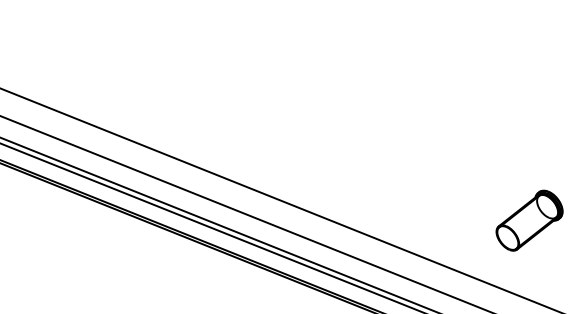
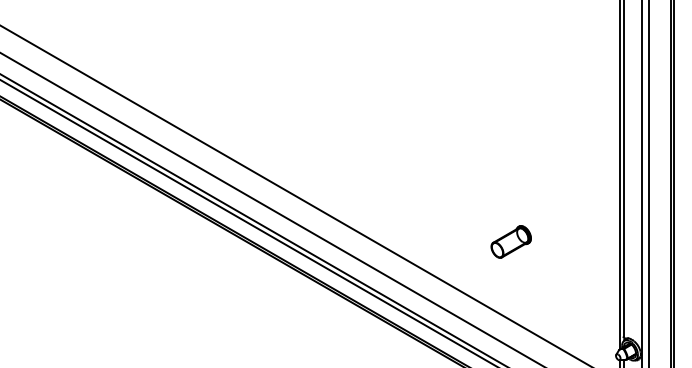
part: (528, 220) -> (510, 241), size x0.62

